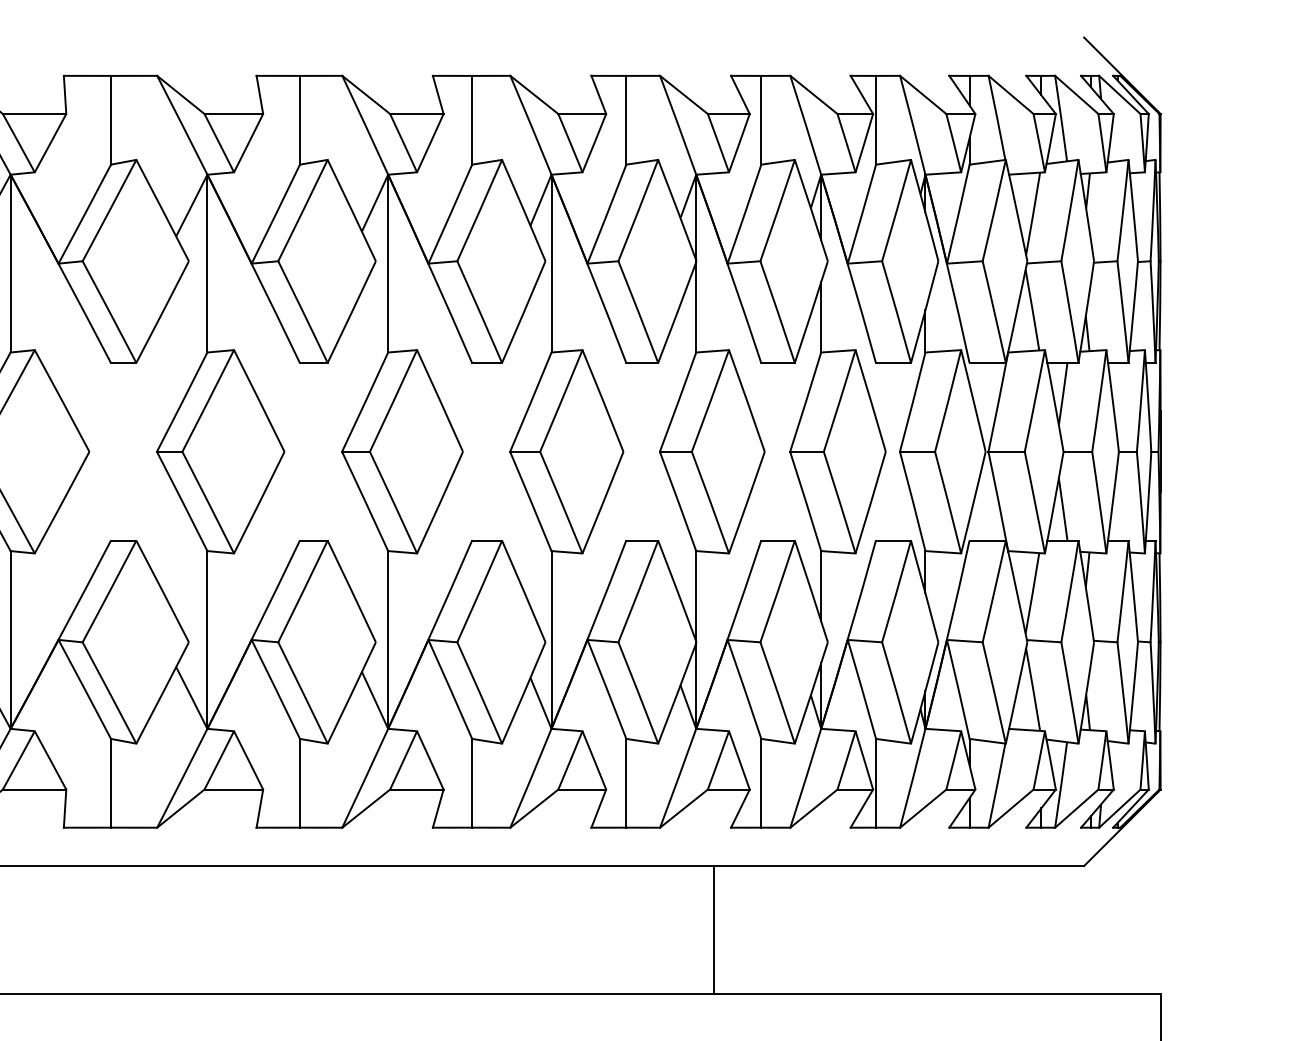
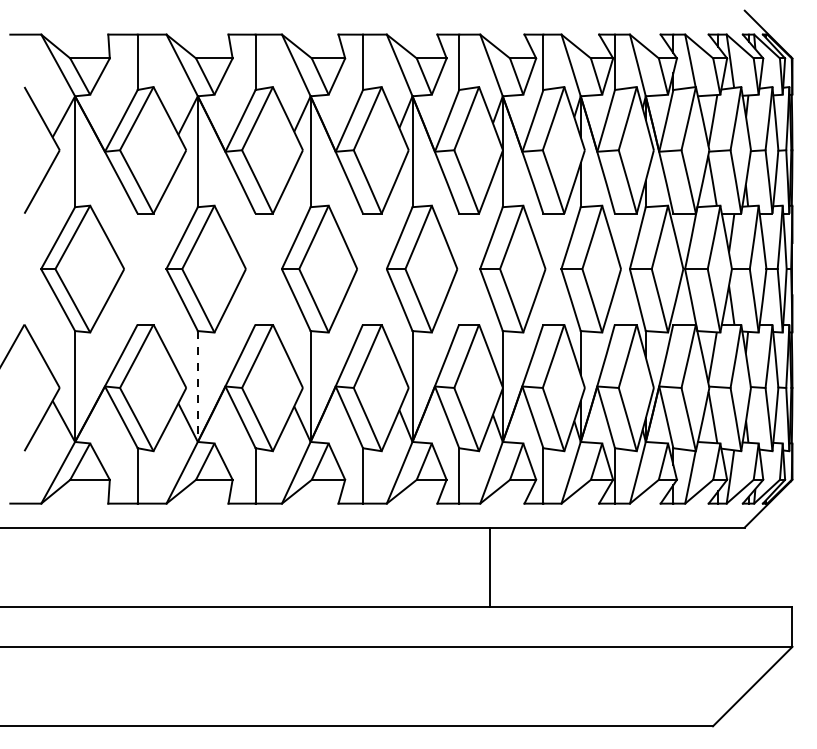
line: (206, 641) -> (197, 387), solid -> dashed
line: (714, 930) -> (490, 567), moved

